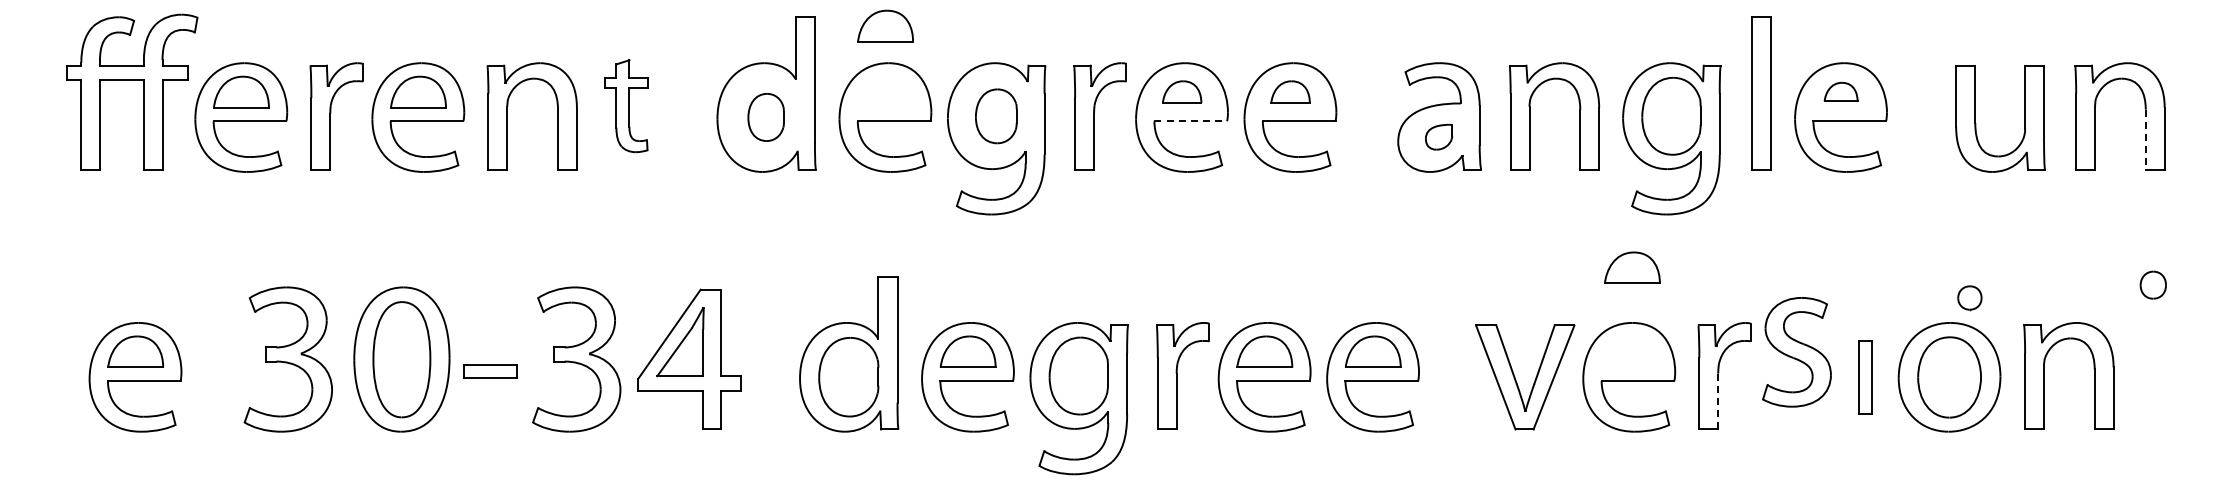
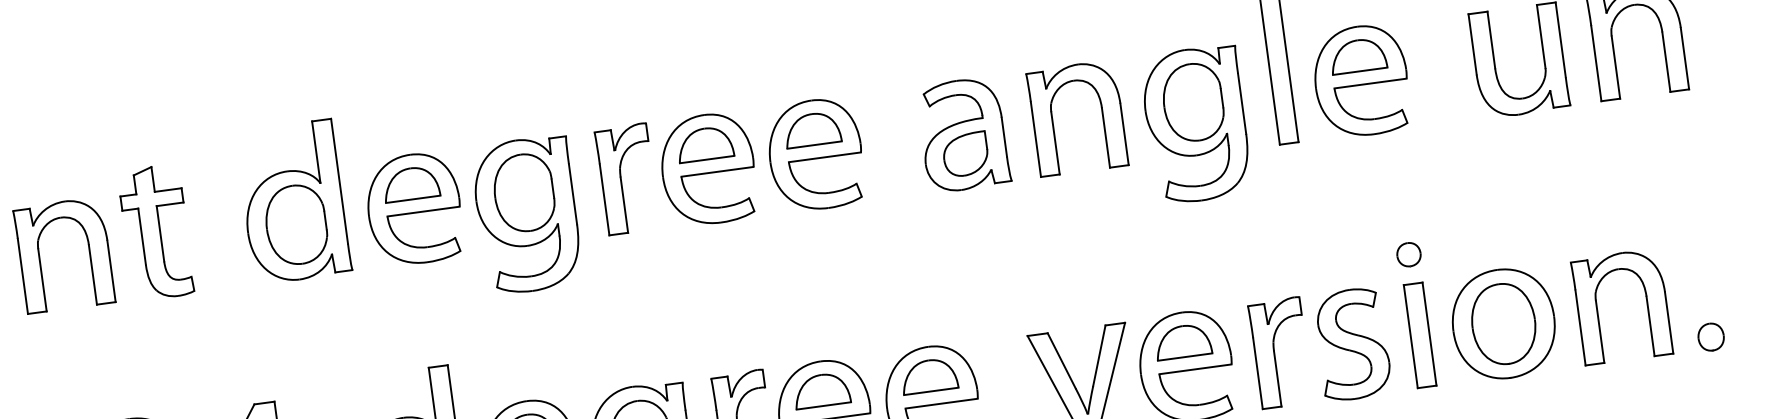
part: (885, 25) -> (410, 183), moved
part: (1181, 91) -> (704, 143), size x1.43
part: (1290, 91) -> (812, 128), size x1.43
part: (1840, 91) -> (1357, 55), size x1.67
part: (626, 105) -> (156, 231), size x1.43
part: (996, 116) -> (524, 193), size x1.43
part: (765, 117) -> (295, 225), size x1.67
line: (1191, 121) -> (718, 171), dashed -> solid
part: (1438, 136) -> (965, 153), size x1.67
line: (2145, 140) -> (1666, 62), dashed -> solid
part: (1632, 267) -> (1183, 341), moved
part: (2152, 284) -> (1710, 336), moved
part: (1969, 298) -> (1408, 255), moved
part: (1796, 352) -> (1352, 344), moved
part: (1865, 376) -> (1420, 334), size x1.43
line: (1718, 401) -> (1278, 378), dashed -> solid

